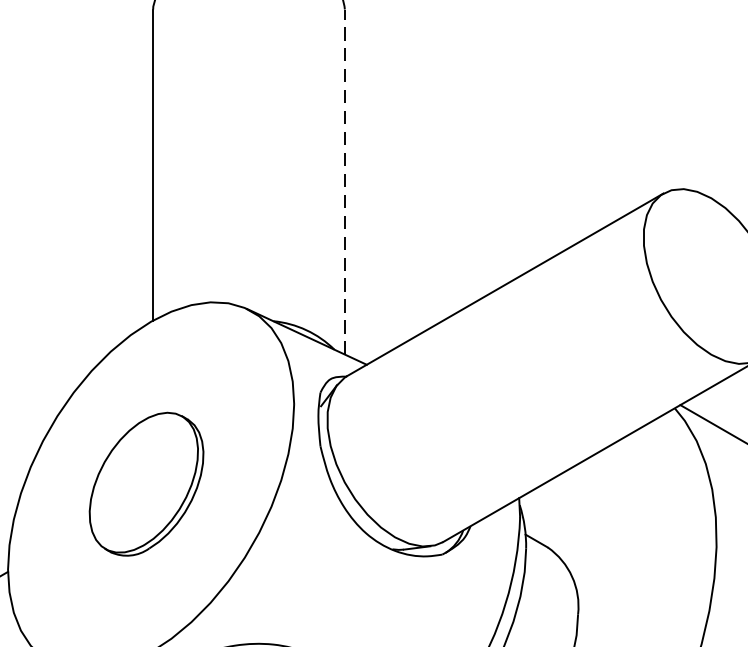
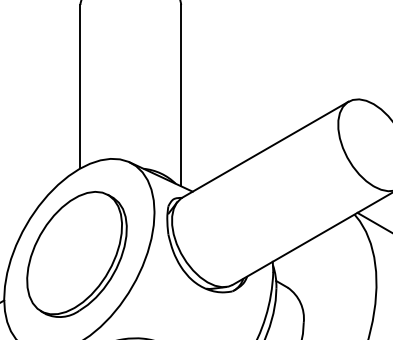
line: (345, 181) -> (181, 95), dashed -> solid
part: (145, 484) -> (76, 254), size x1.67

